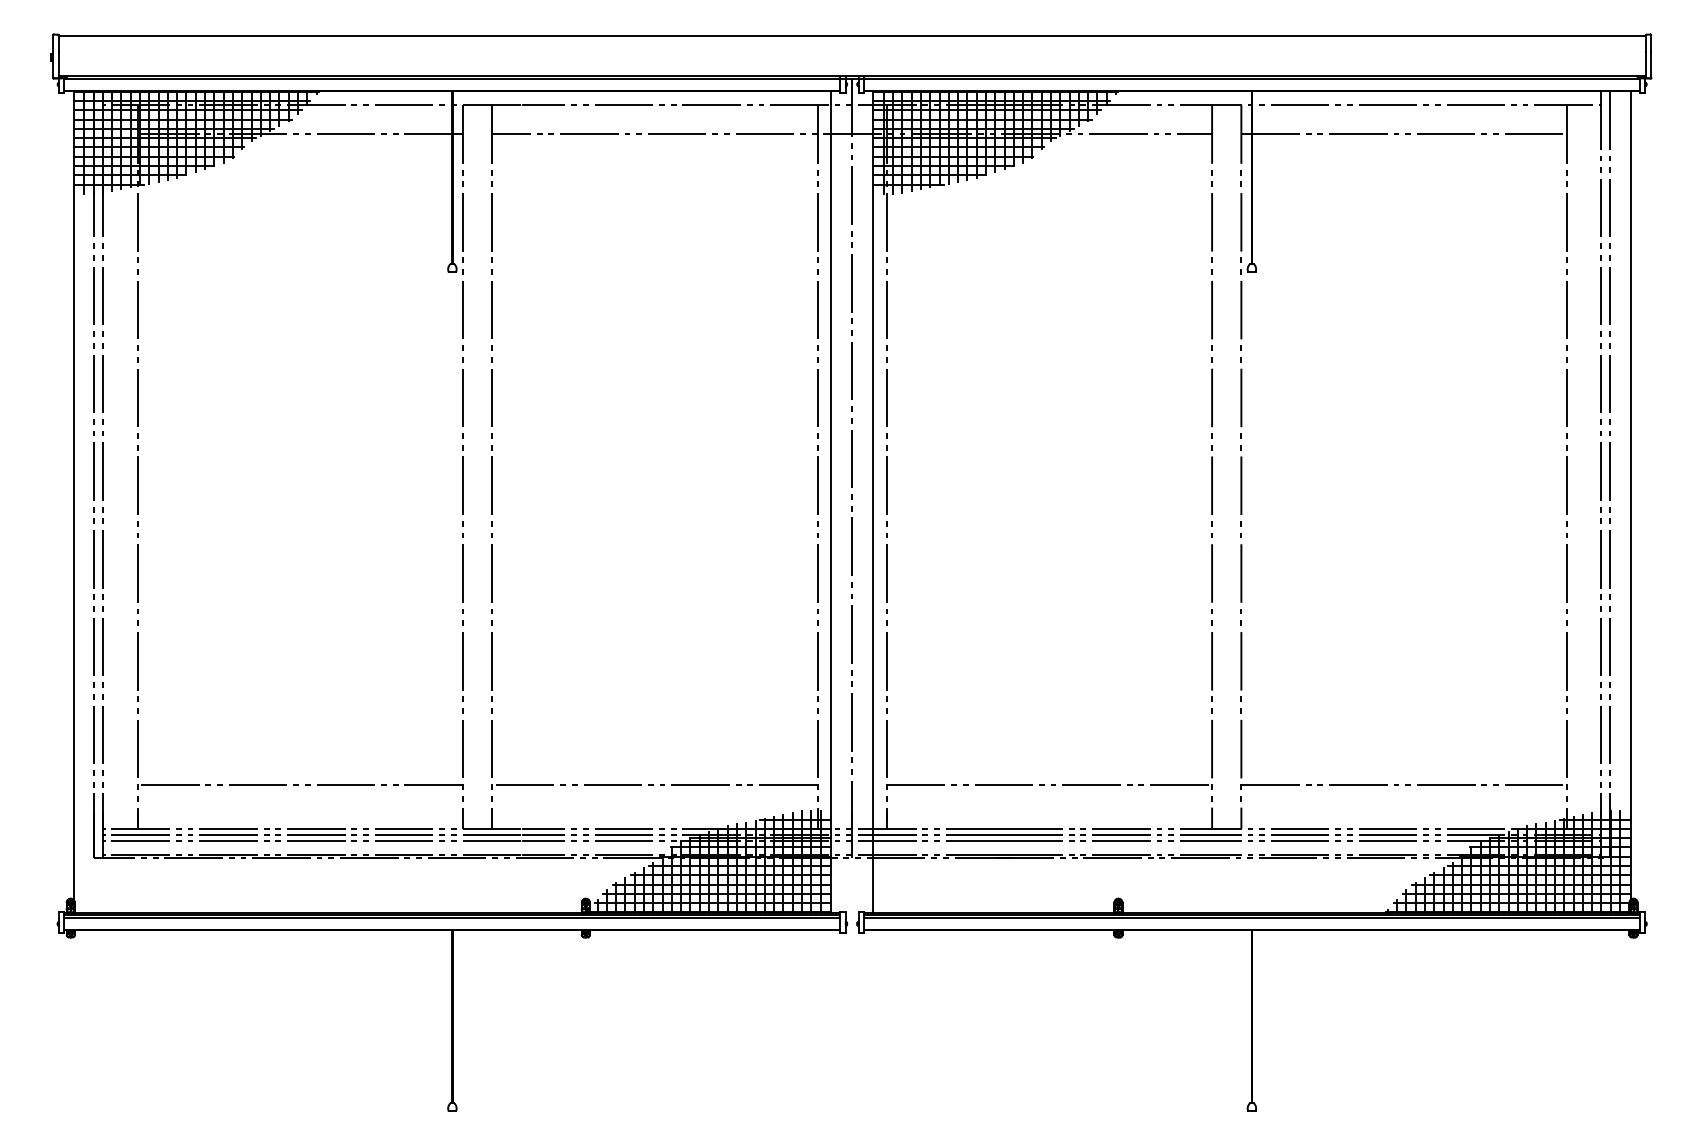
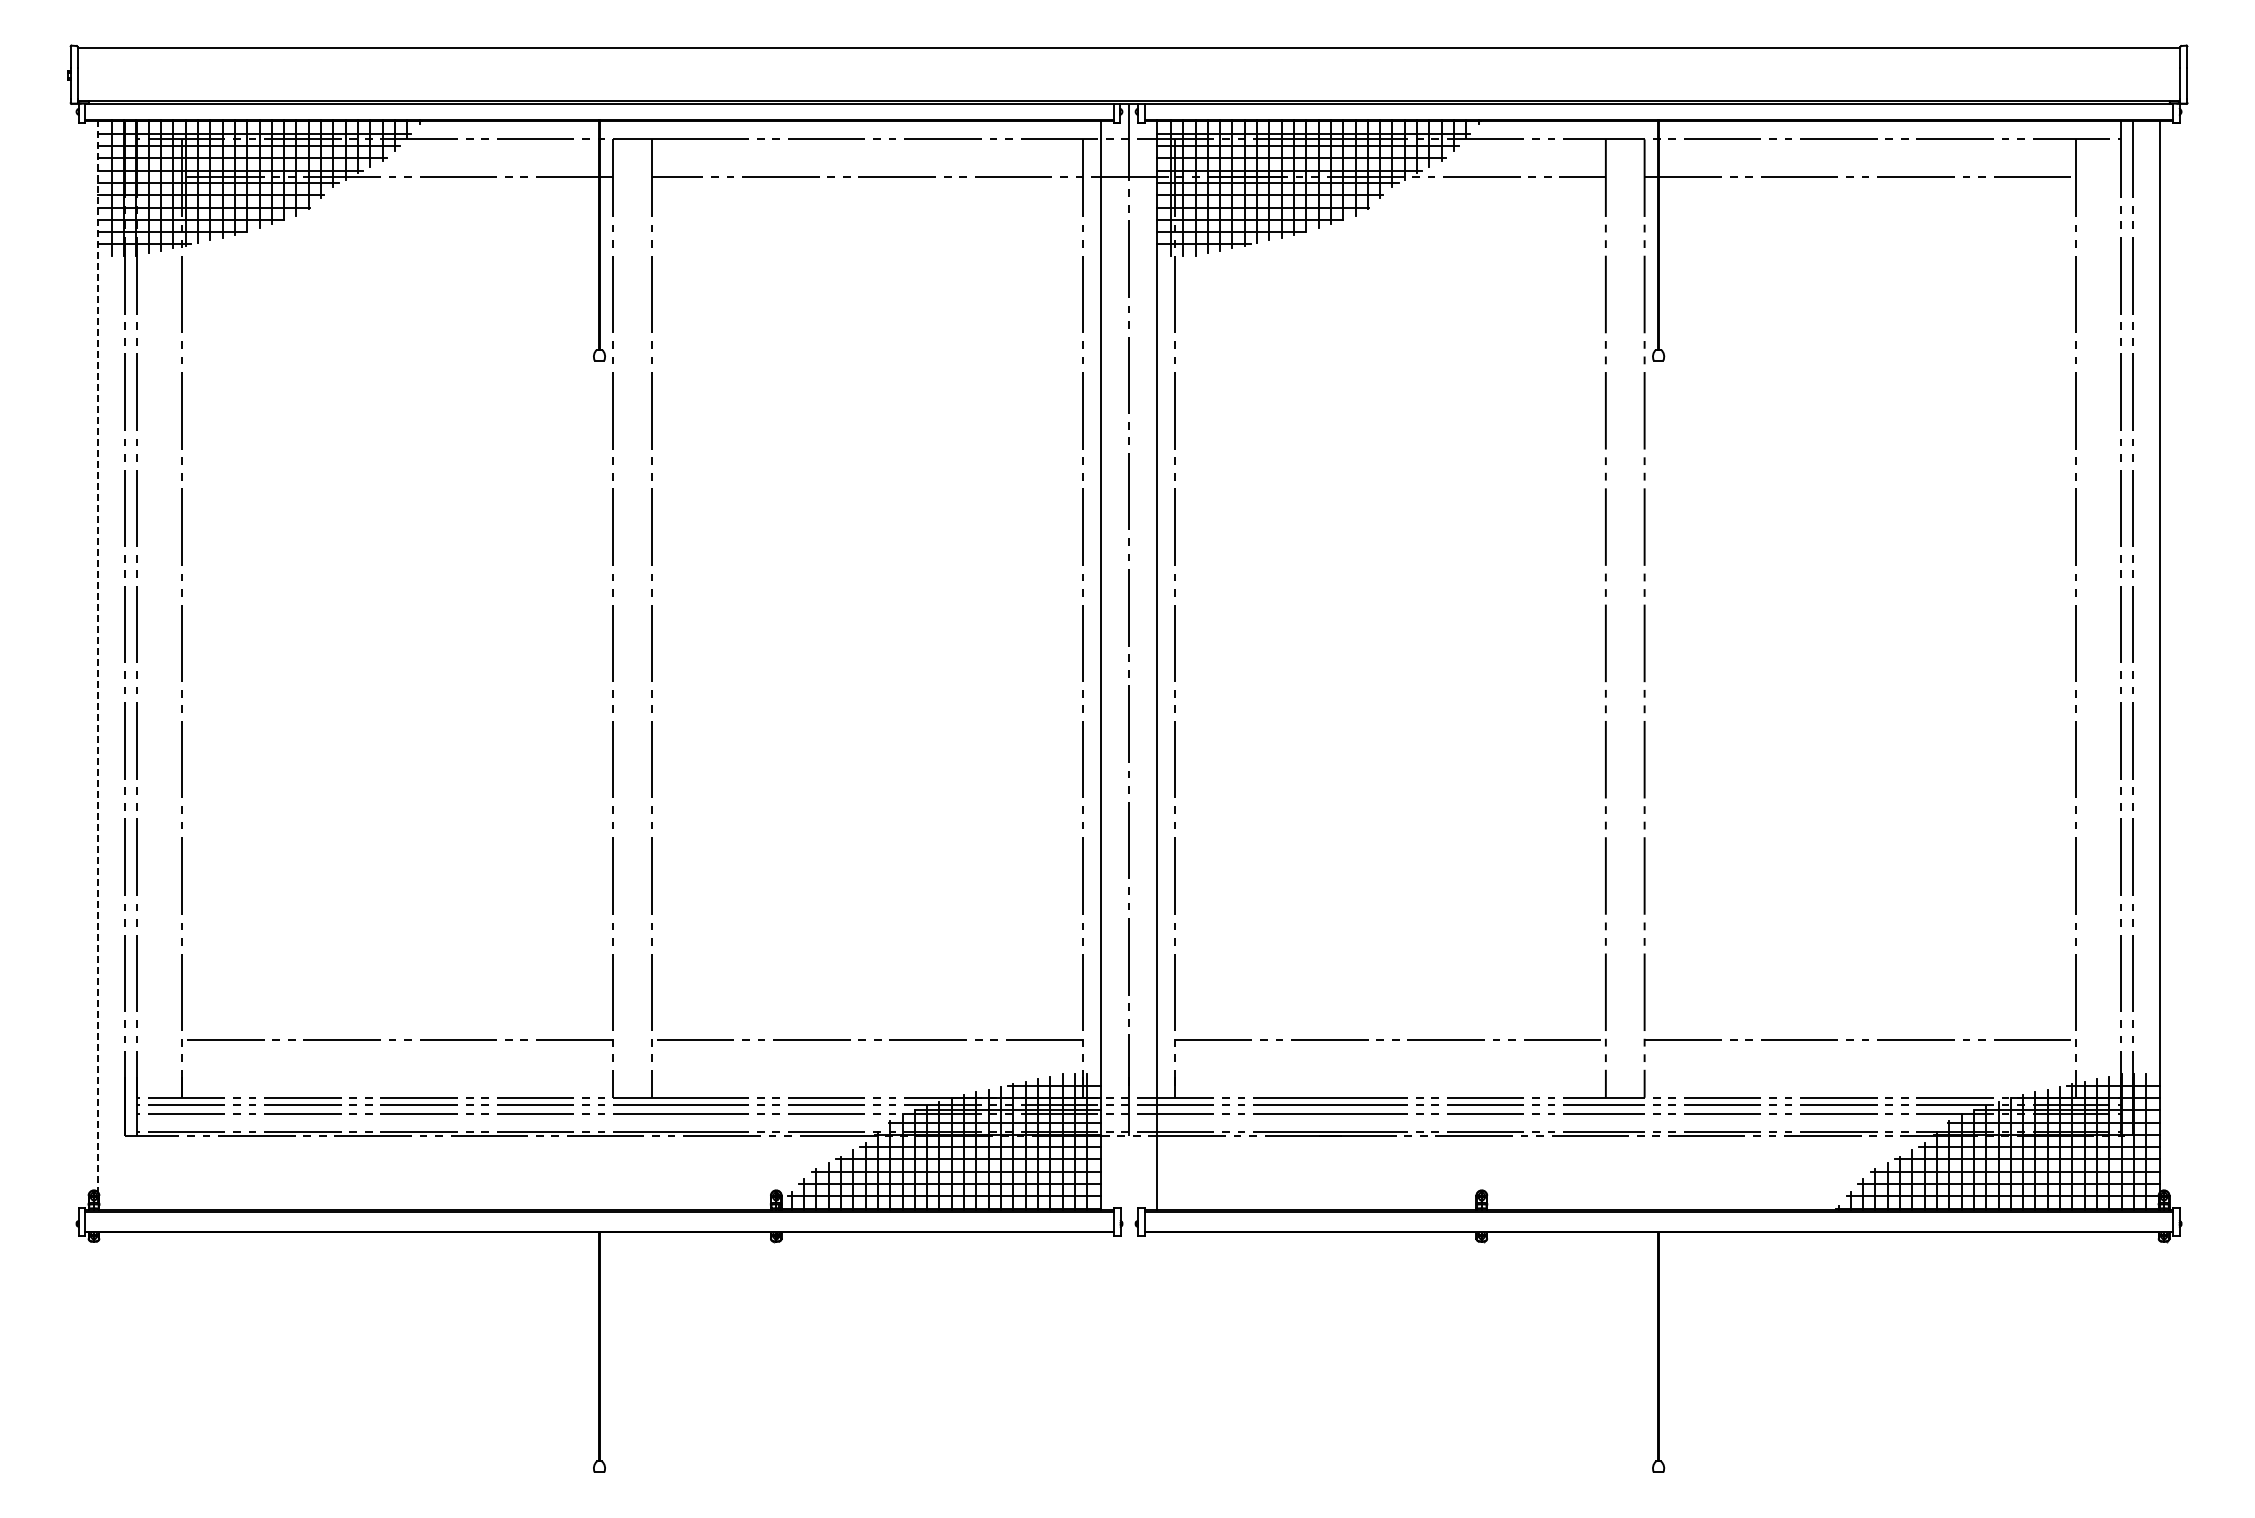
line: (73, 502) -> (97, 665), solid -> dashed
line: (452, 917) -> (599, 1215), removed
line: (1251, 917) -> (1658, 1215), removed

